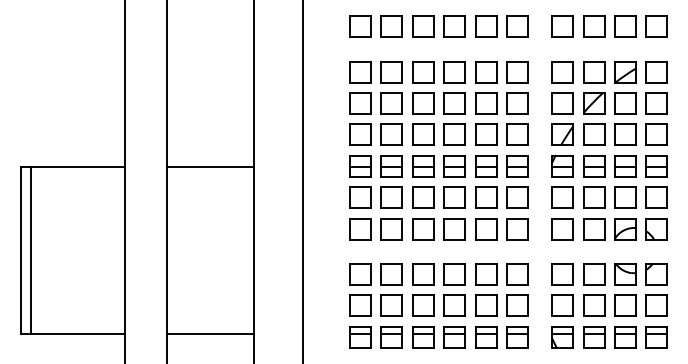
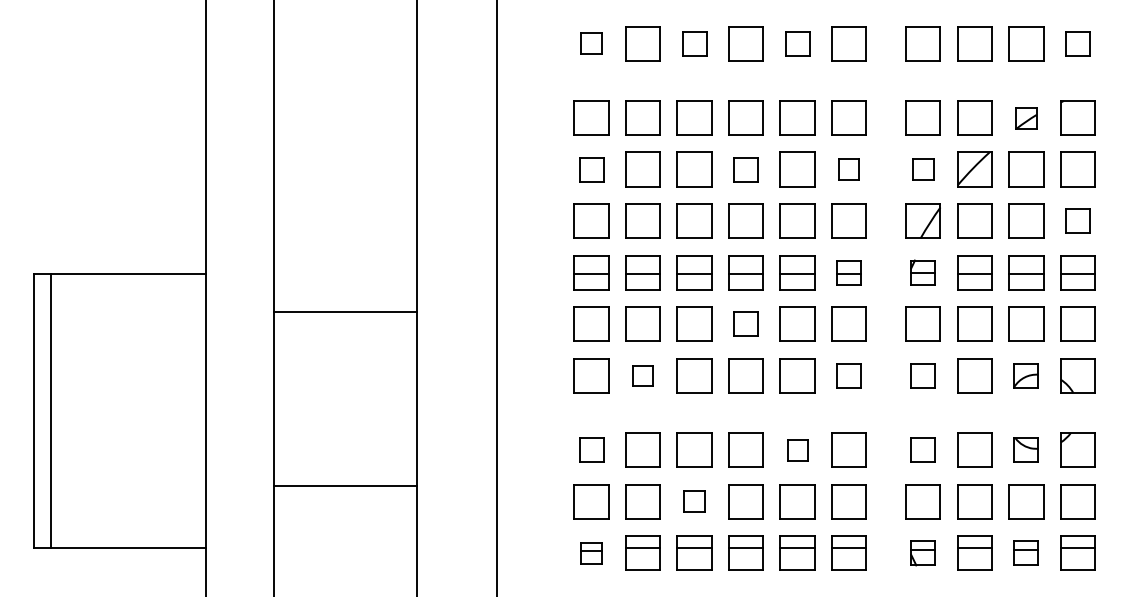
part: (360, 26) -> (591, 43), size x0.6
part: (423, 26) -> (694, 43), size x0.7
part: (486, 26) -> (798, 43), size x0.7
part: (656, 26) -> (1077, 43), size x0.7
part: (625, 72) -> (1026, 118), size x0.6
part: (360, 103) -> (591, 169), size x0.7
part: (454, 103) -> (745, 169), size x0.7
part: (517, 103) -> (849, 169), size x0.6
part: (562, 103) -> (923, 169), size x0.6
part: (656, 134) -> (1077, 220), size x0.7
part: (562, 165) -> (923, 271), size x0.7
line: (210, 166) -> (345, 310), moved
part: (517, 166) -> (849, 273), size x0.7
part: (454, 197) -> (745, 323), size x0.7
part: (391, 229) -> (642, 376), size x0.6
part: (517, 229) -> (849, 376), size x0.7
part: (562, 229) -> (923, 376), size x0.7
part: (625, 229) -> (1026, 376), size x0.7
part: (360, 274) -> (591, 450), size x0.7
part: (486, 274) -> (798, 450), size x0.6
part: (562, 274) -> (923, 450), size x0.7
part: (625, 274) -> (1026, 450), size x0.7
part: (423, 305) -> (694, 501), size x0.6
line: (210, 334) -> (345, 486), moved
part: (360, 337) -> (591, 553), size x0.6
part: (562, 337) -> (923, 553), size x0.7
part: (625, 337) -> (1026, 553), size x0.7

